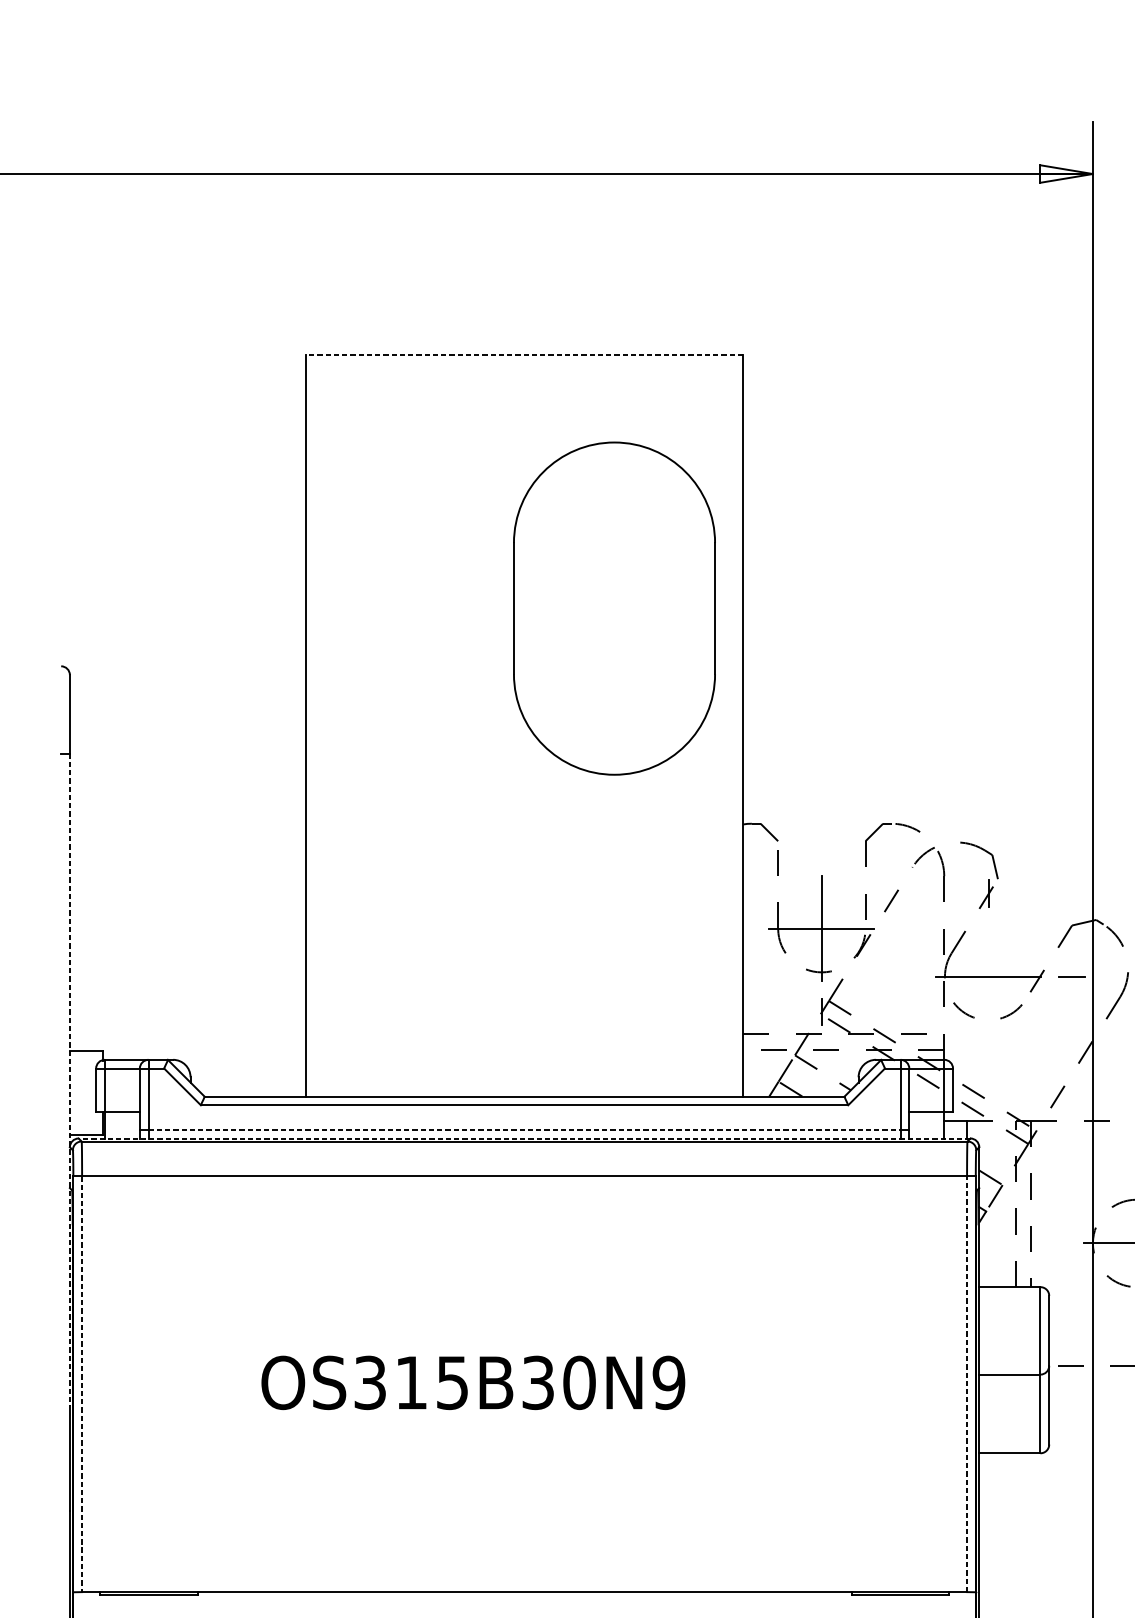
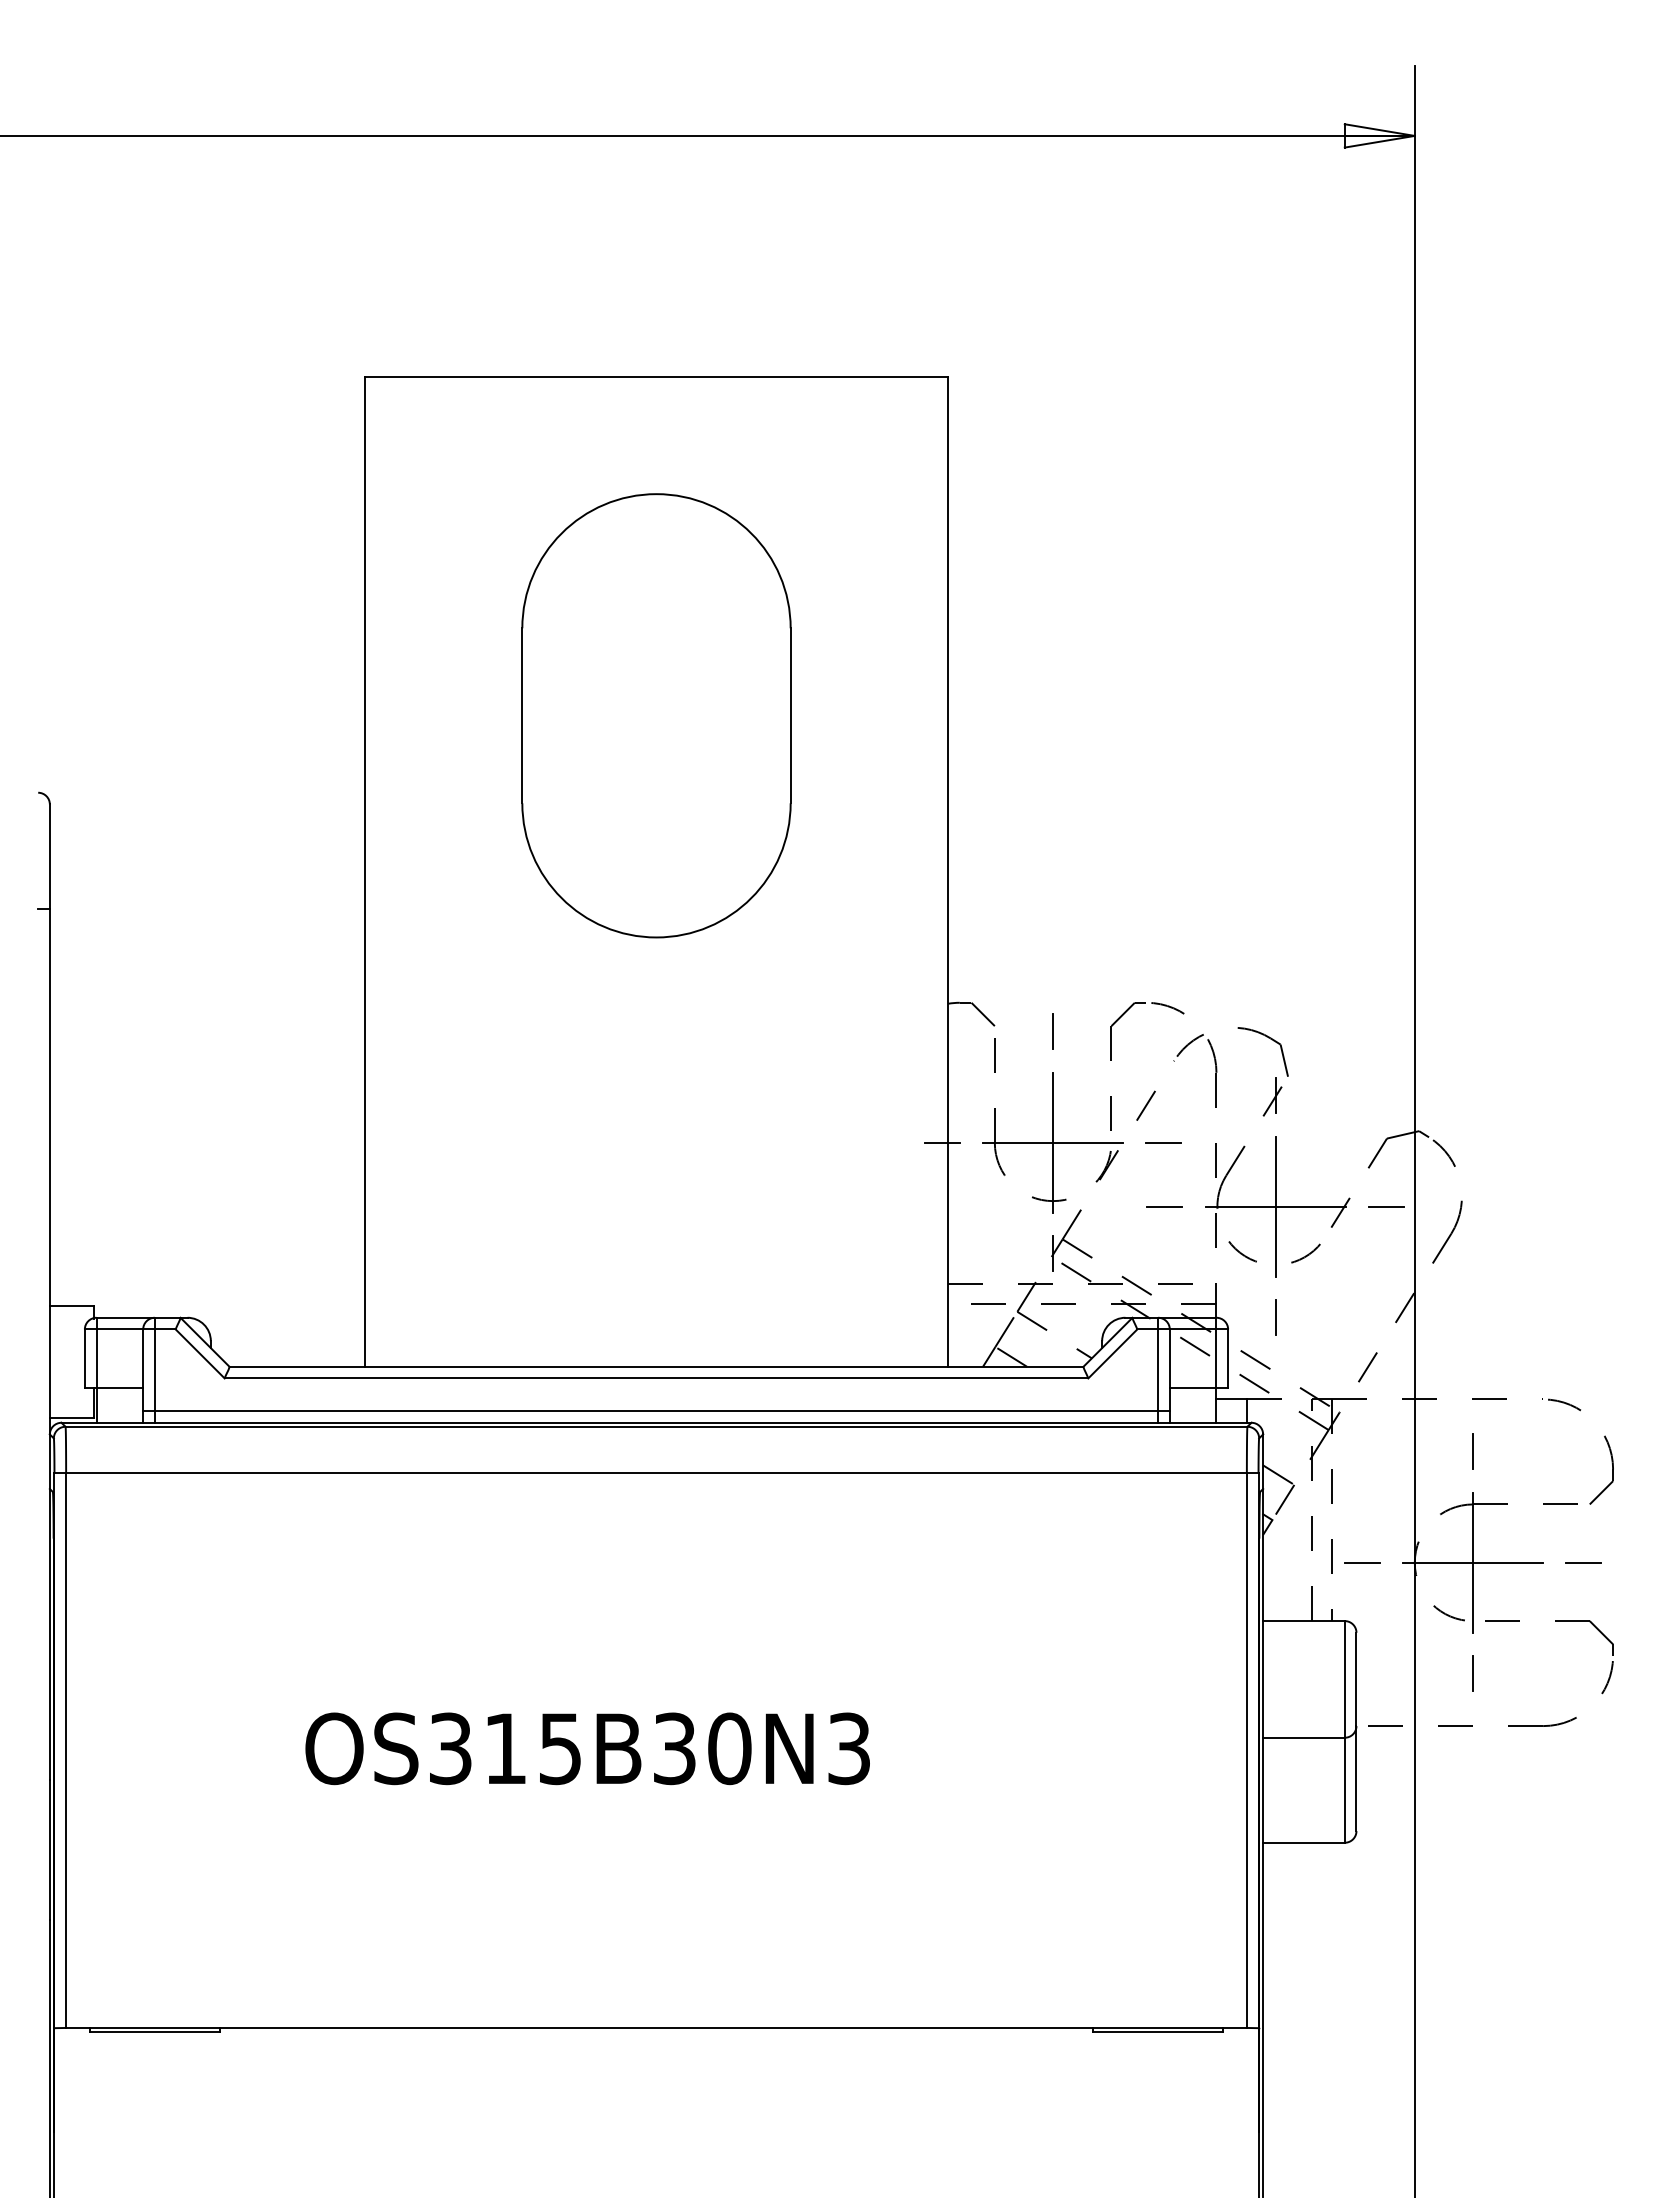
line: (524, 355) -> (656, 377), dashed -> solid
part: (614, 608) -> (656, 715), moved
line: (822, 845) -> (1053, 1031), added
line: (738, 928) -> (941, 1142), added
line: (904, 928) -> (1163, 1142), added
line: (905, 976) -> (1164, 1206), added
line: (988, 976) -> (1275, 1206), added
line: (988, 1058) -> (1275, 1316), added
line: (69, 1080) -> (49, 1345), dashed -> solid
line: (524, 1130) -> (656, 1411), dashed -> solid
line: (524, 1138) -> (656, 1422), dashed -> solid
line: (1052, 1243) -> (1361, 1562), added
text: (668, 1382) -> (848, 1748), OS315B30N9 -> OS315B30N3
line: (82, 1384) -> (66, 1751), dashed -> solid
line: (966, 1384) -> (1246, 1750), dashed -> solid

